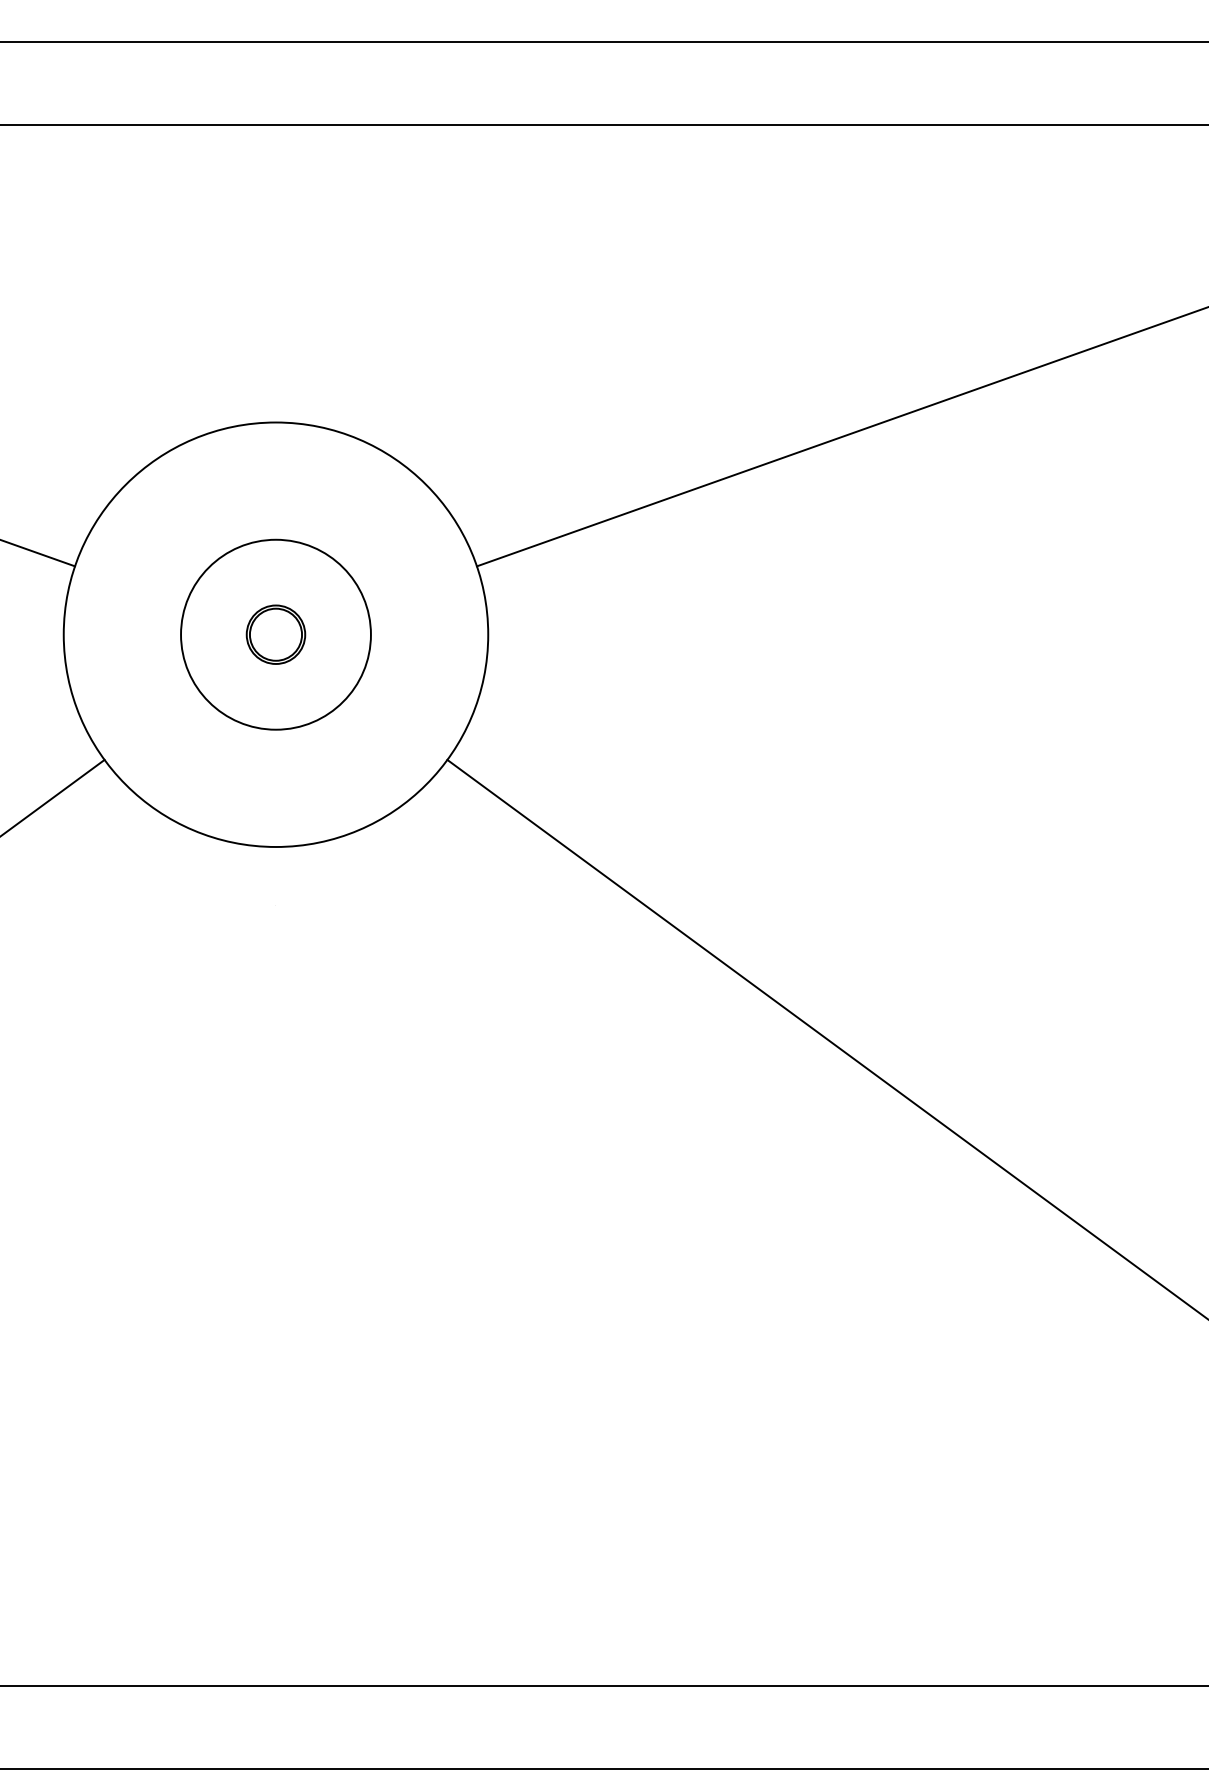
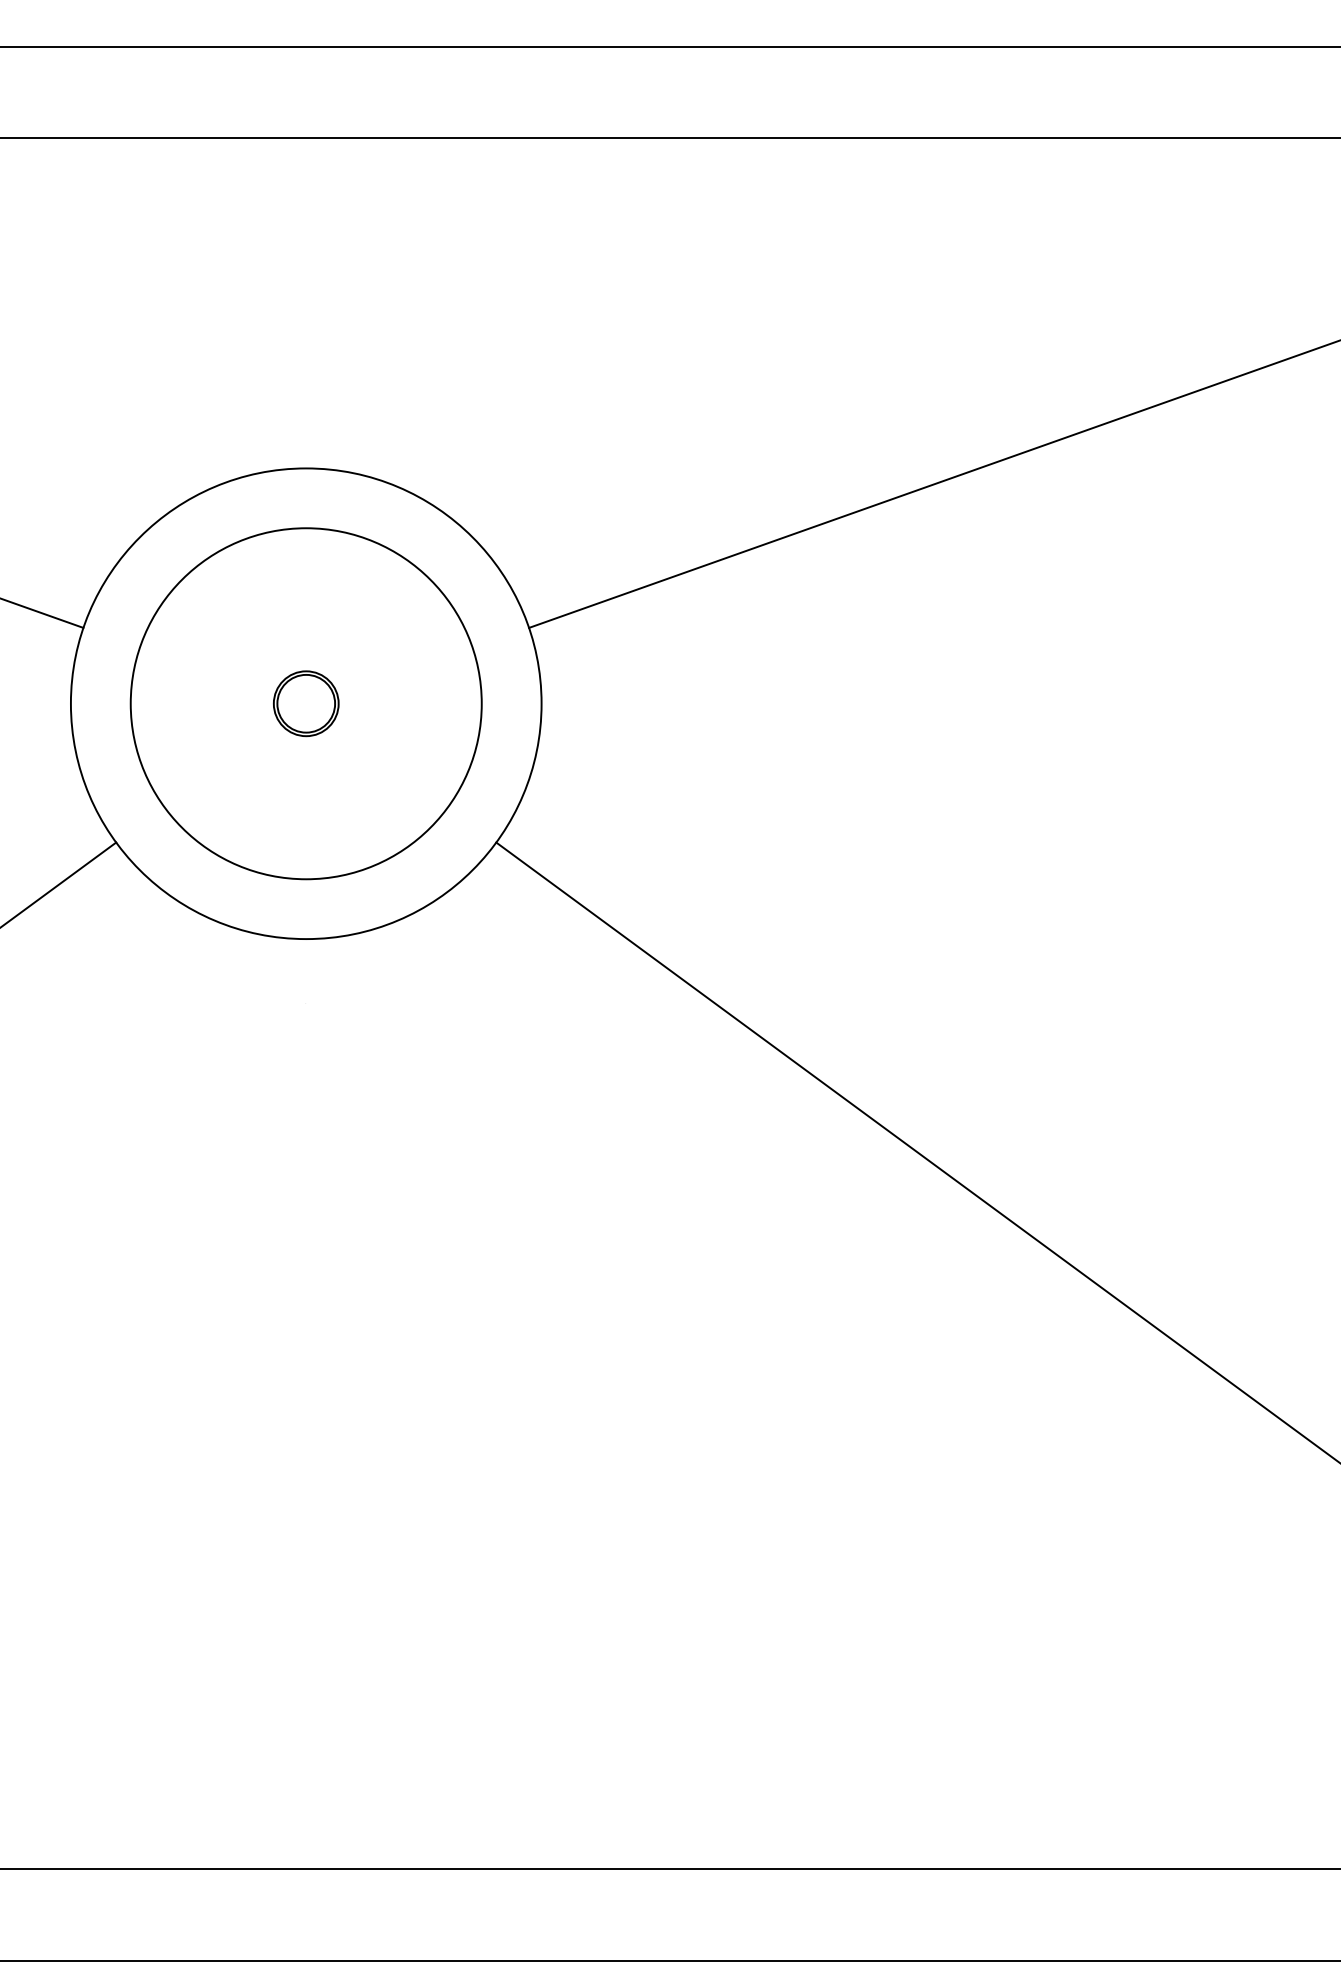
circle: (275, 634) -> (305, 703), size x1.67

